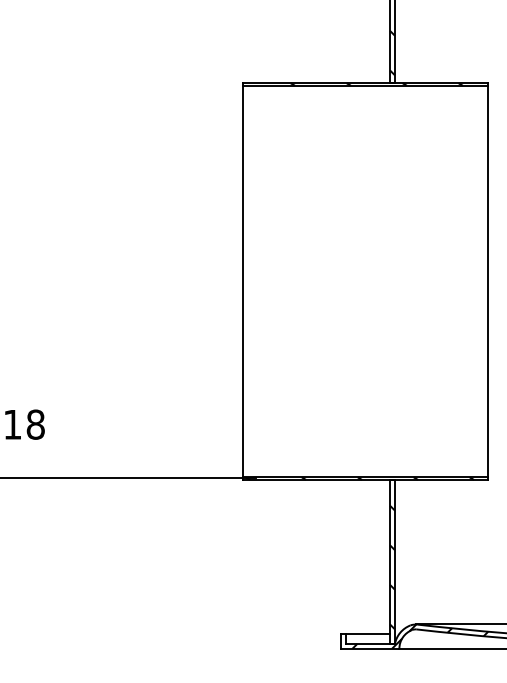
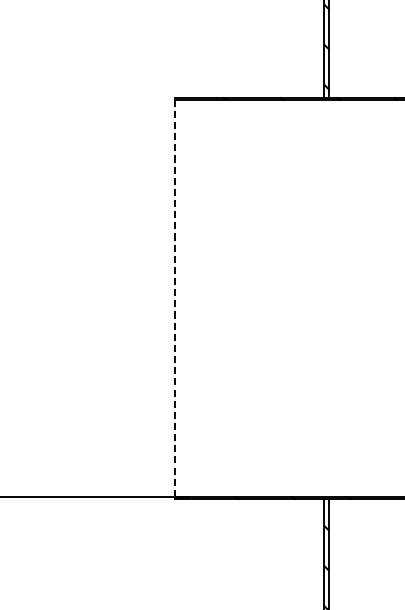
line: (243, 281) -> (175, 298), solid -> dashed

